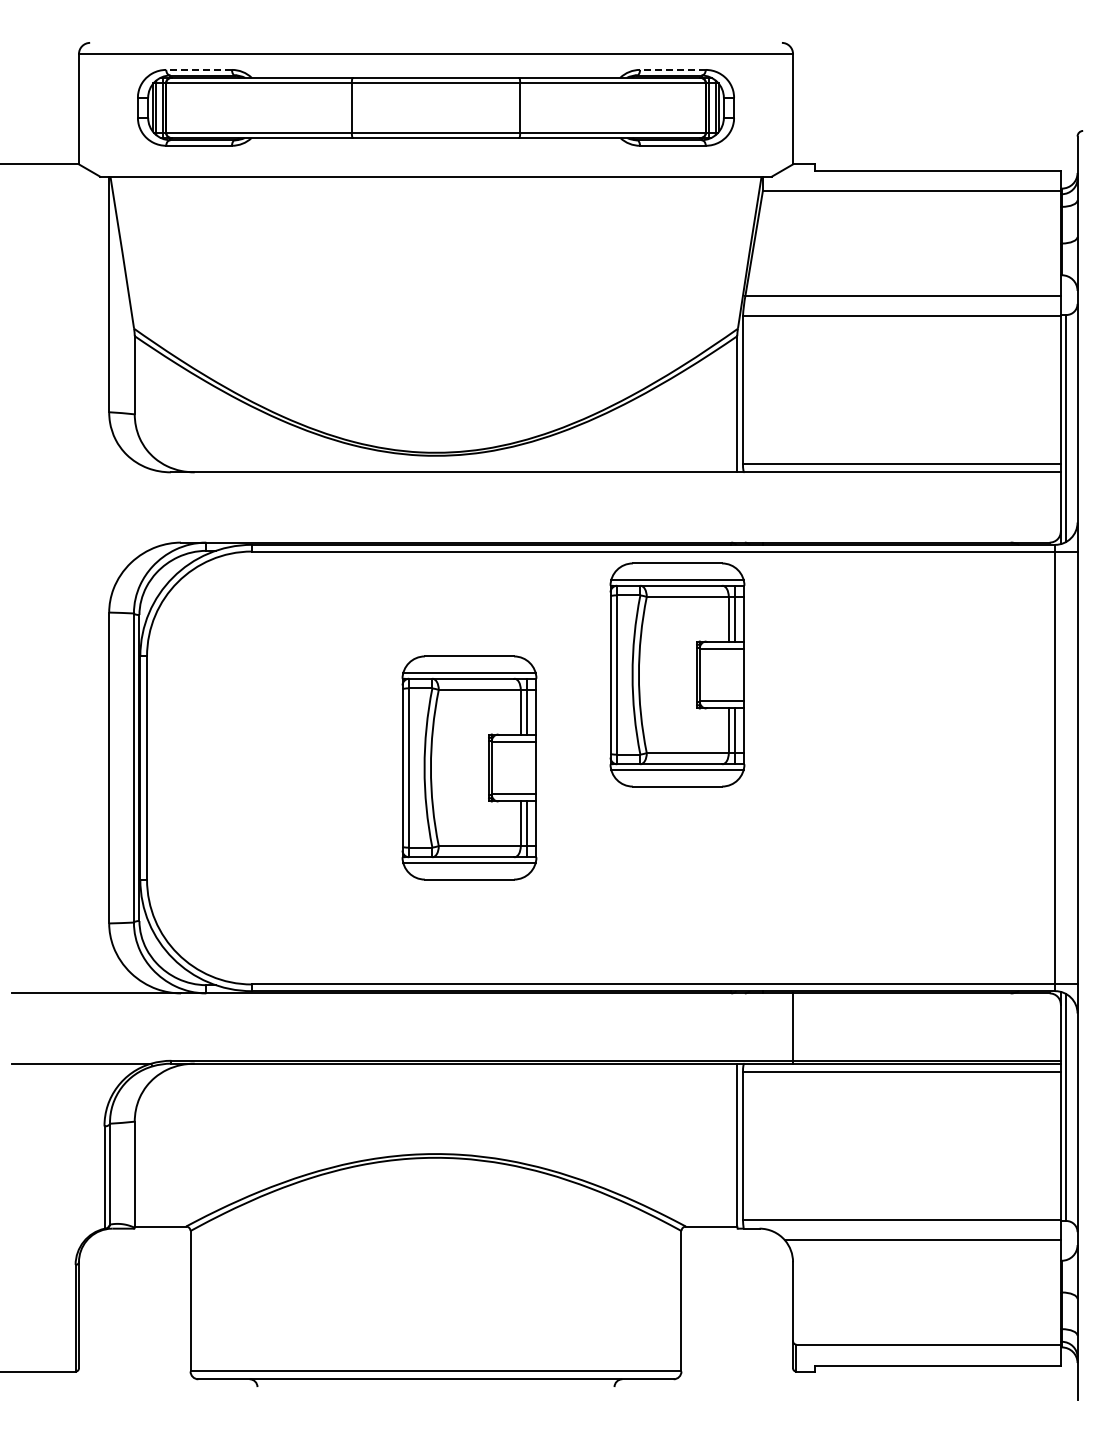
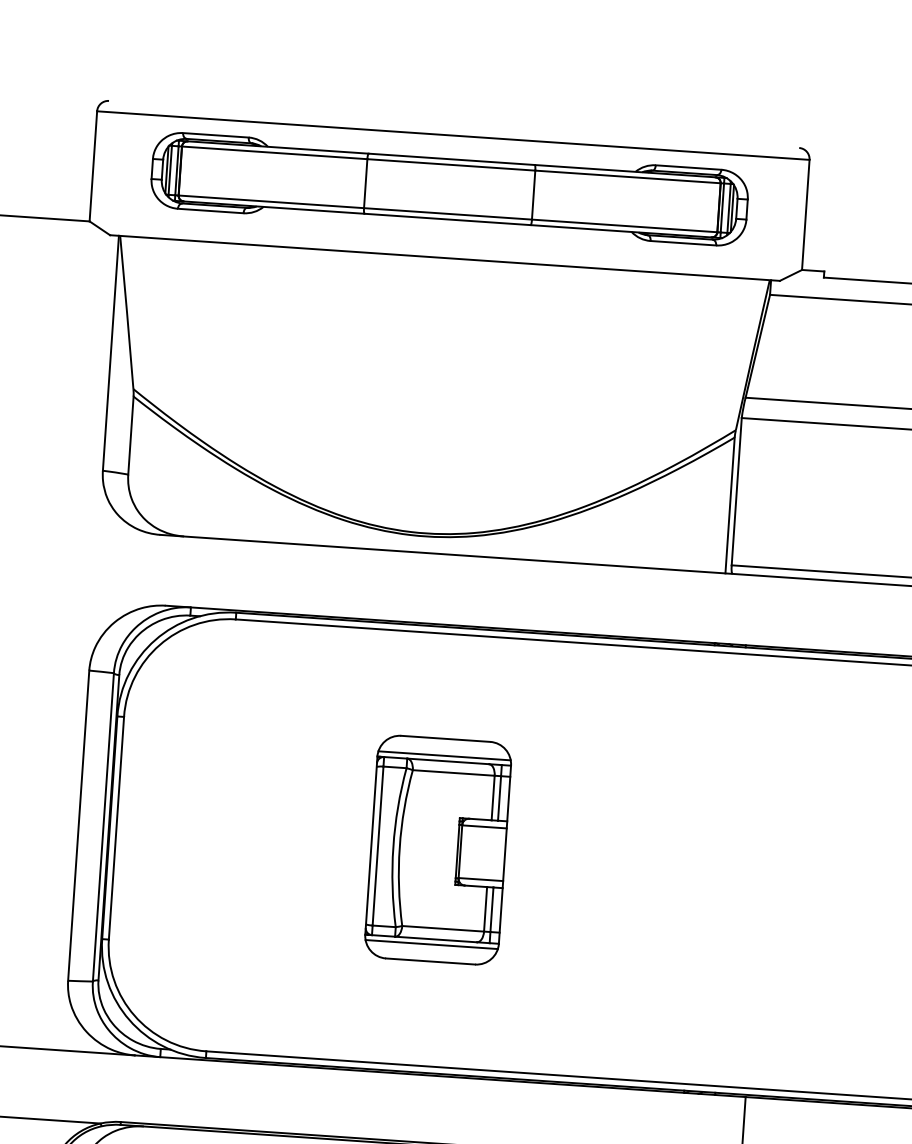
line: (199, 69) -> (216, 134), dashed -> solid
line: (672, 69) -> (688, 167), dashed -> solid
part: (677, 674) -> (652, 771), removed

